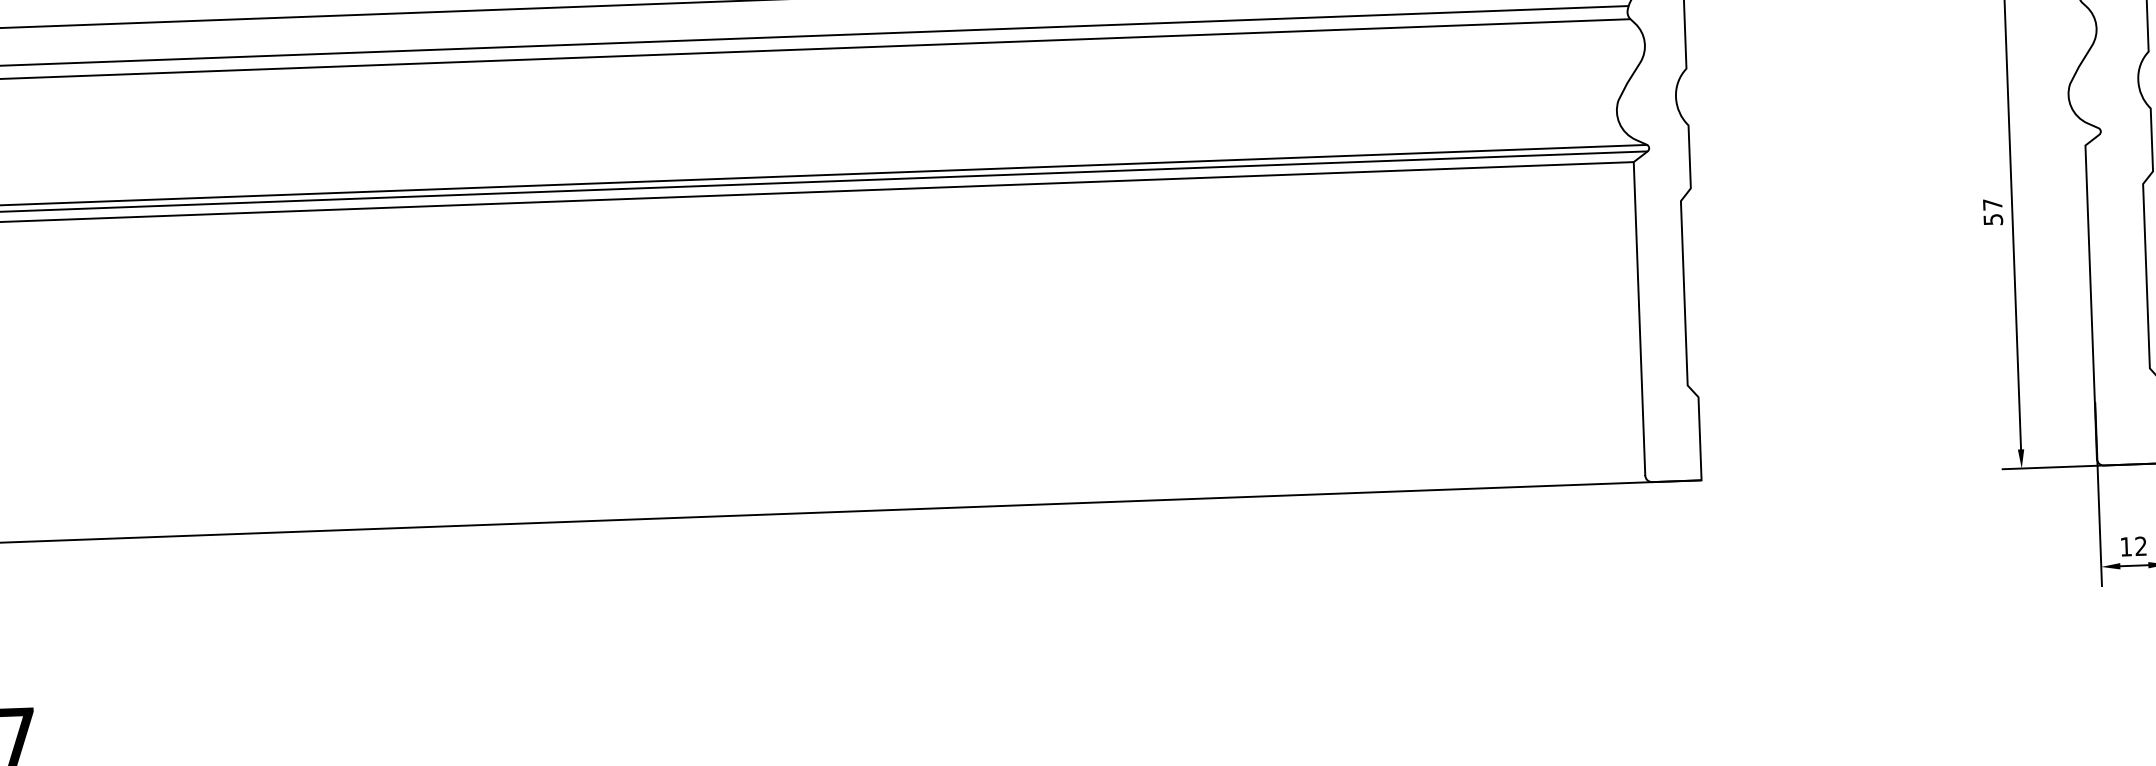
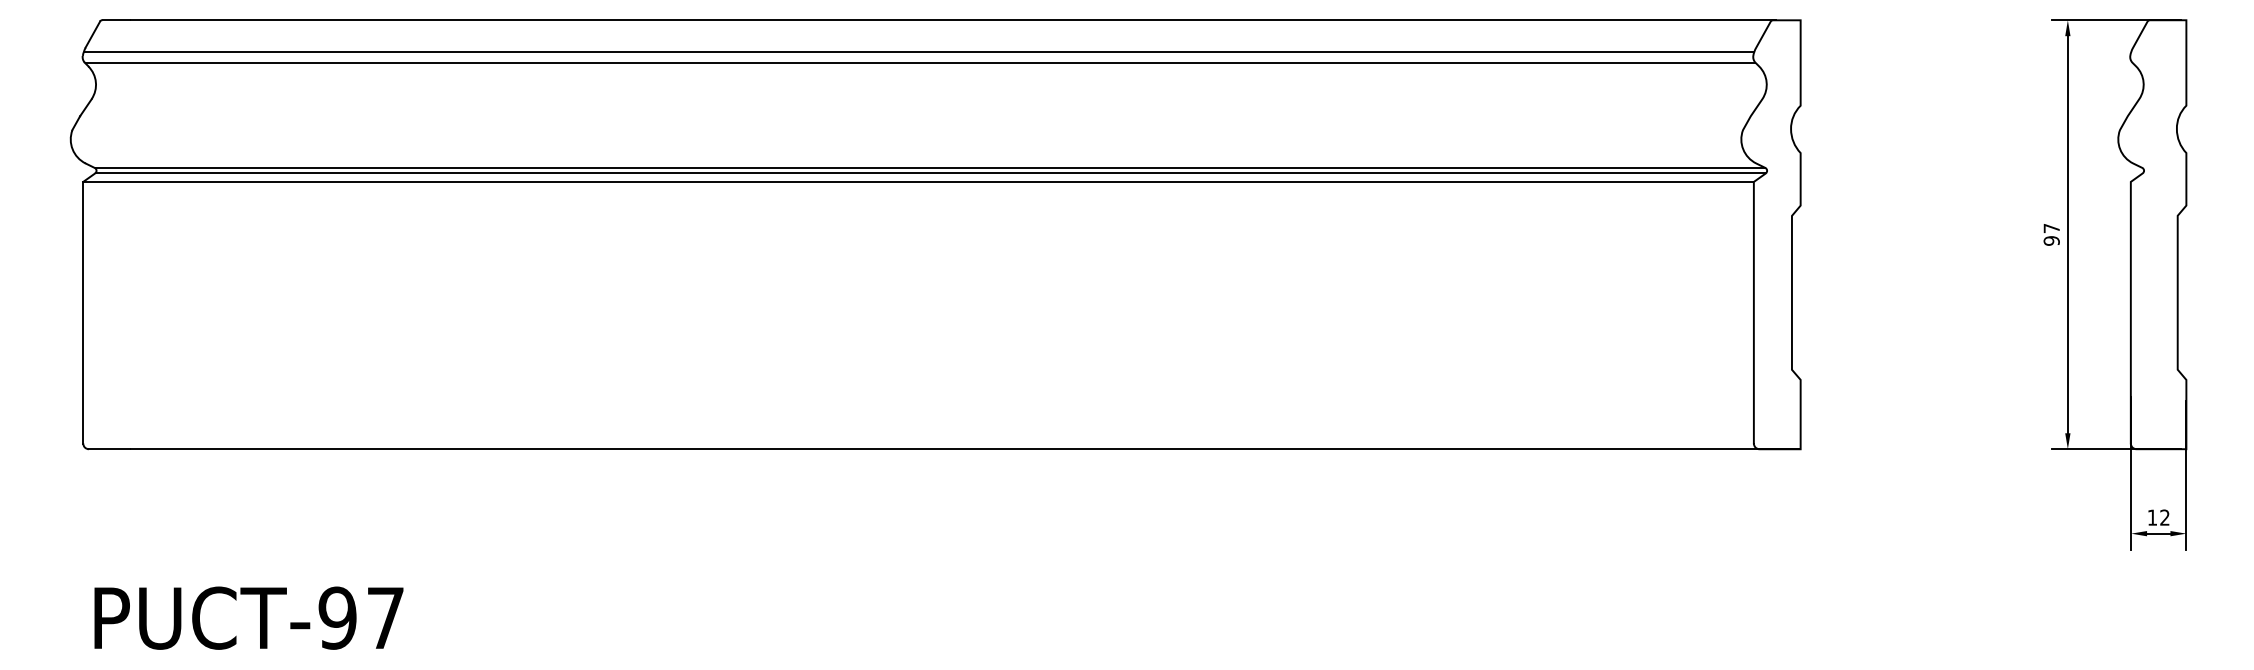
text: (1992, 219) -> (2051, 240), 57 -> 97

